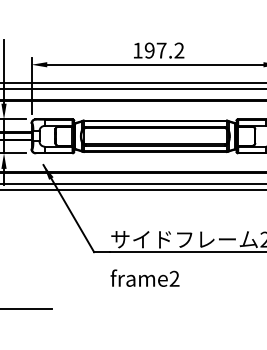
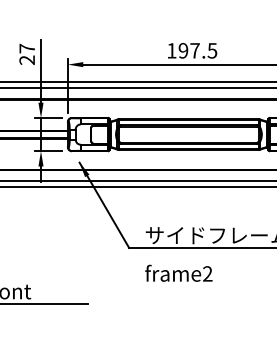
text: (179, 50) -> (212, 50), 197.2 -> 197.5

